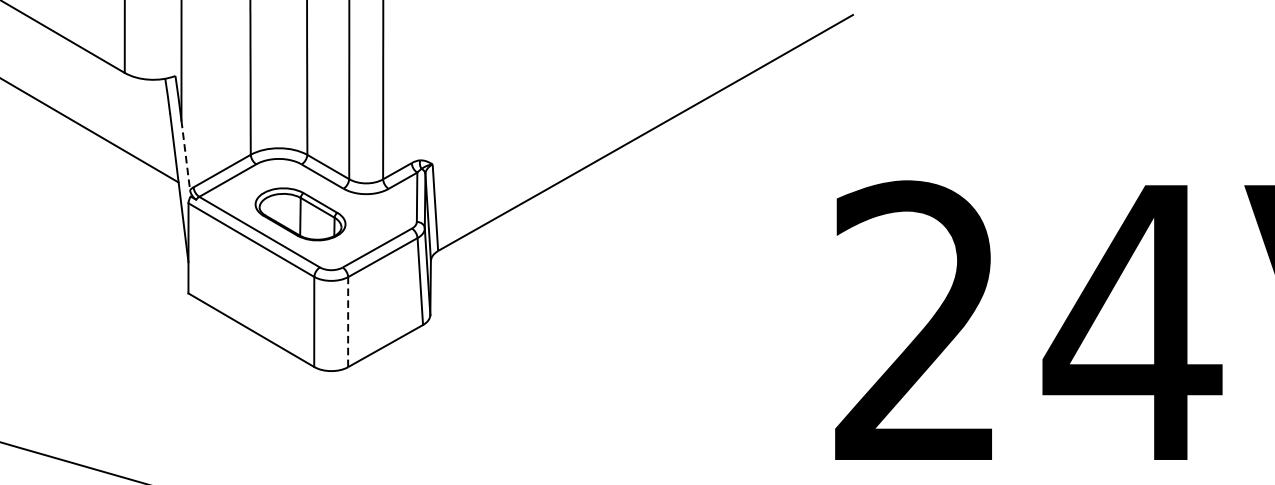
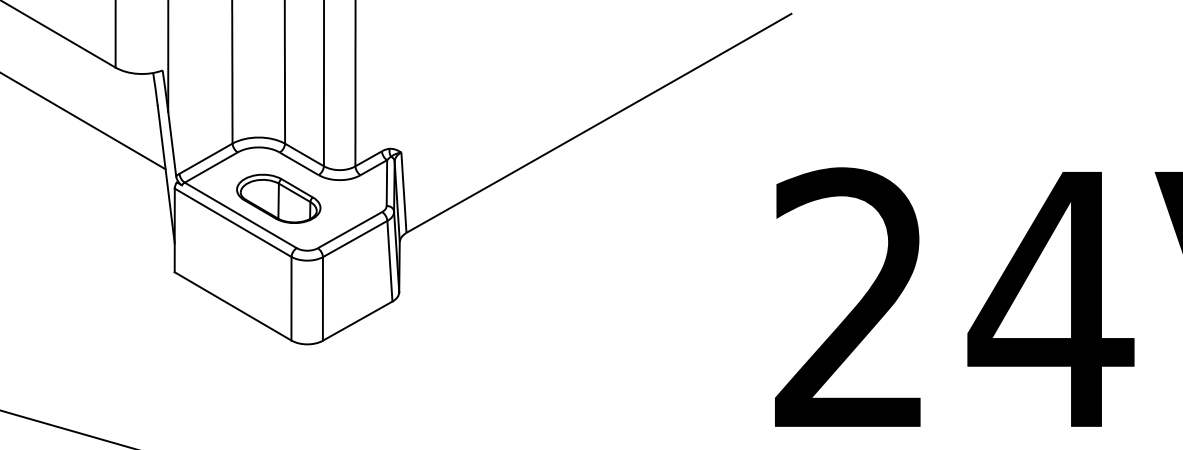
line: (186, 155) -> (172, 144), dashed -> solid
line: (347, 321) -> (322, 298), dashed -> solid

